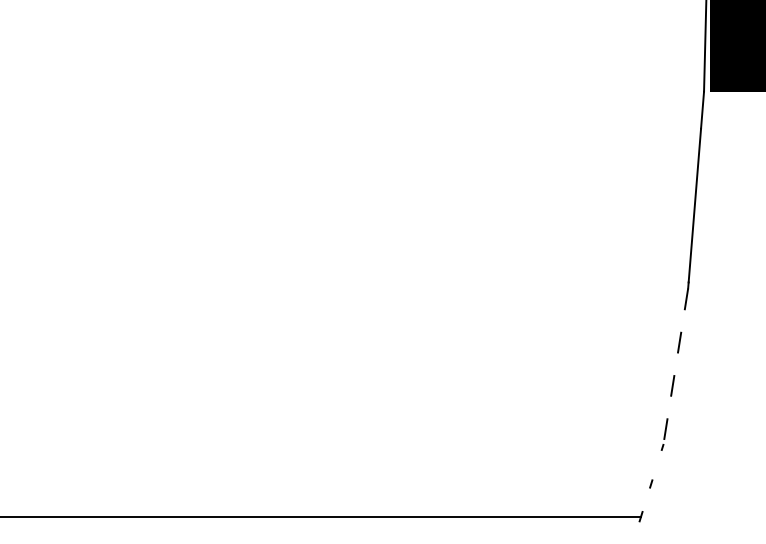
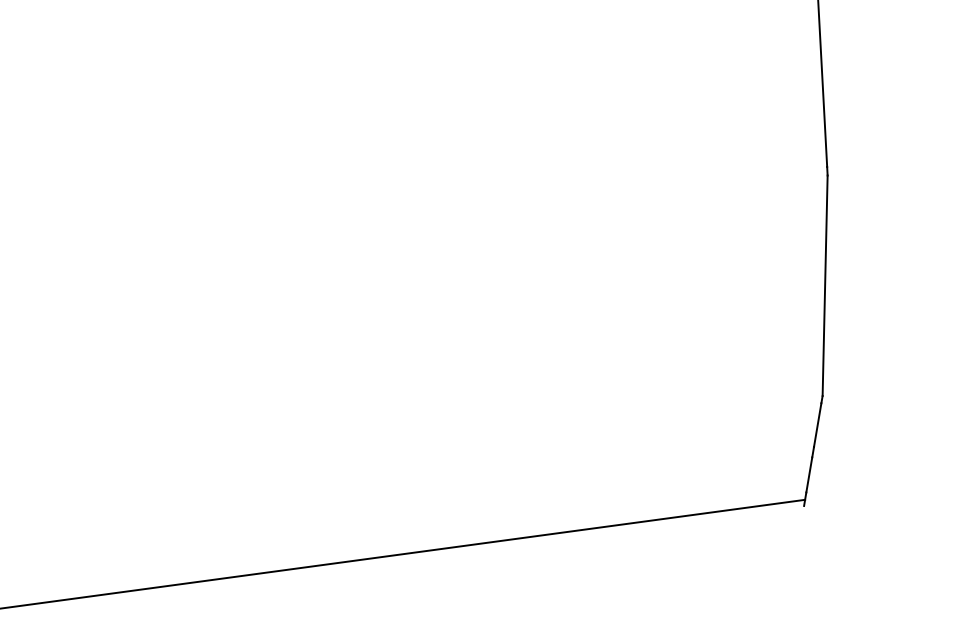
line: (675, 367) -> (824, 286), dashed -> solid
line: (656, 464) -> (816, 424), added
line: (646, 499) -> (809, 474), added

